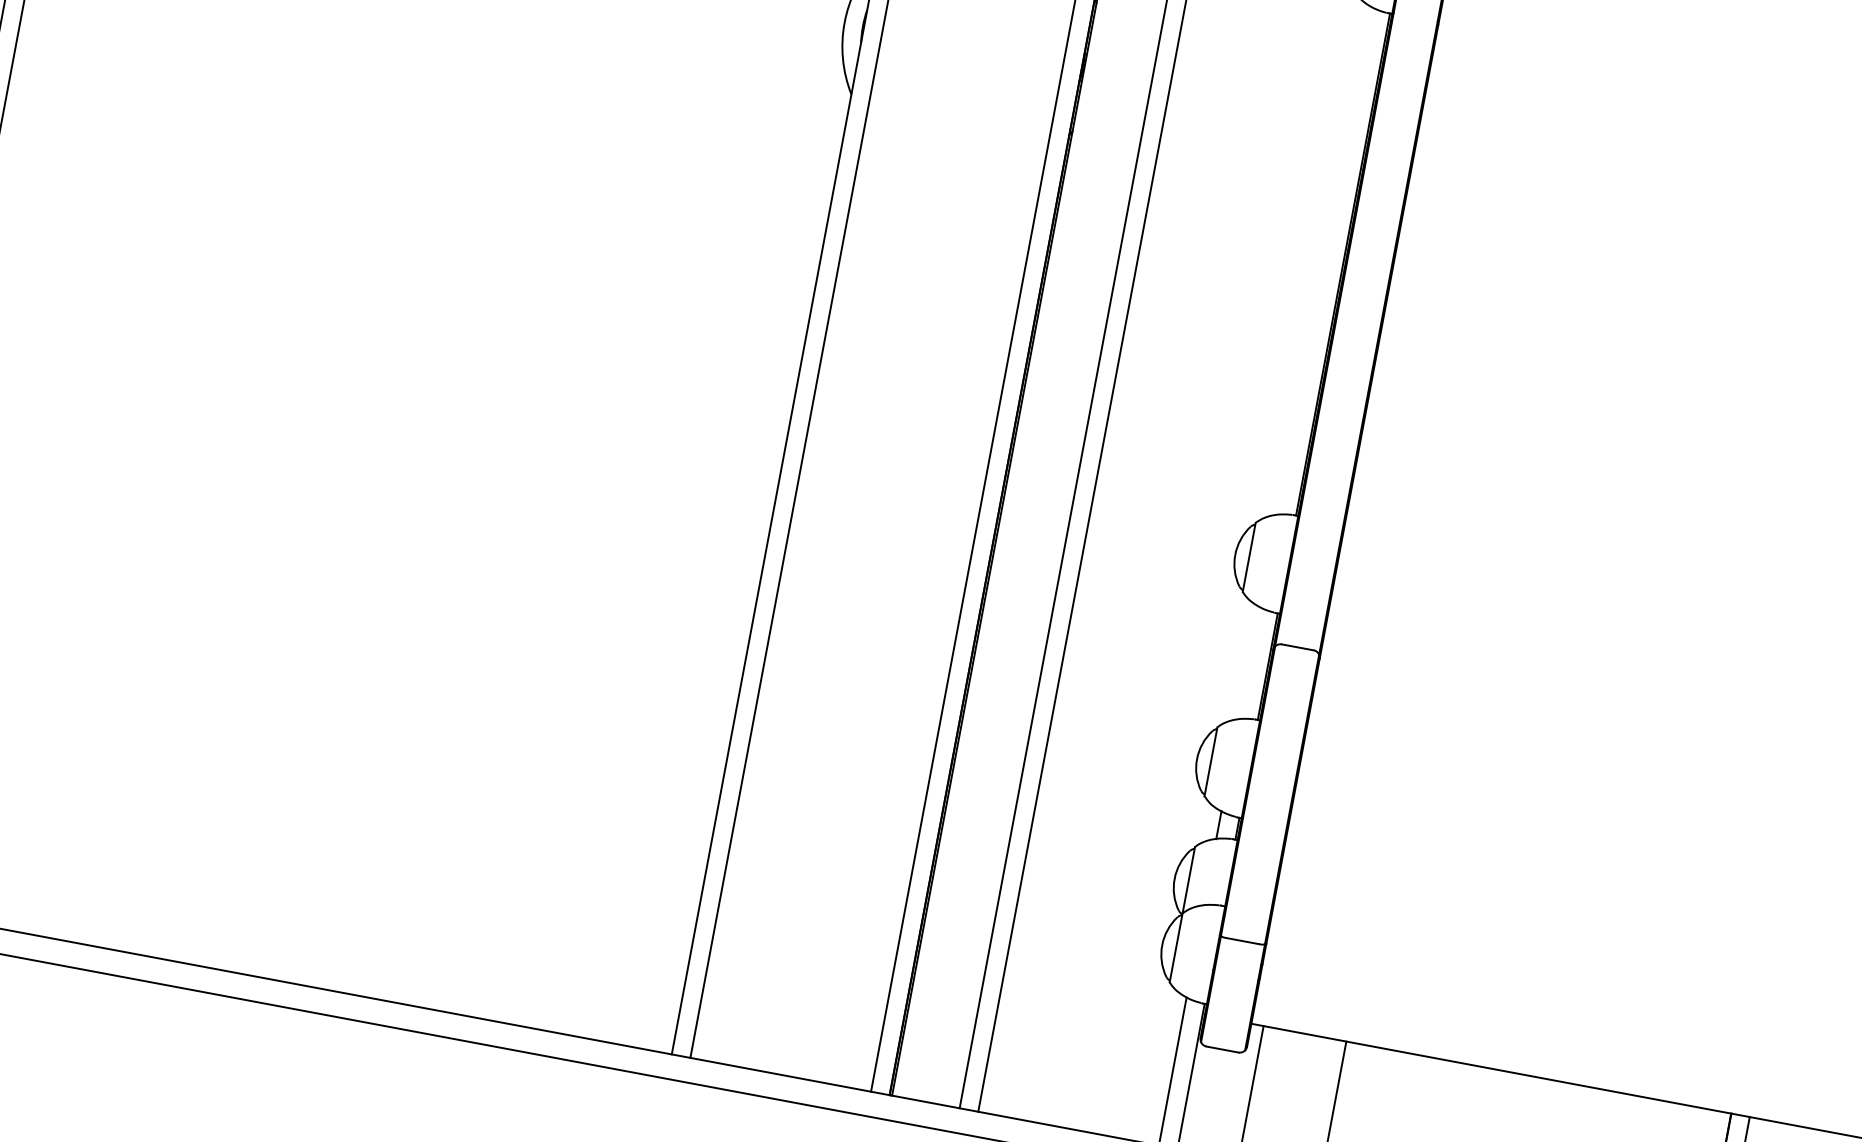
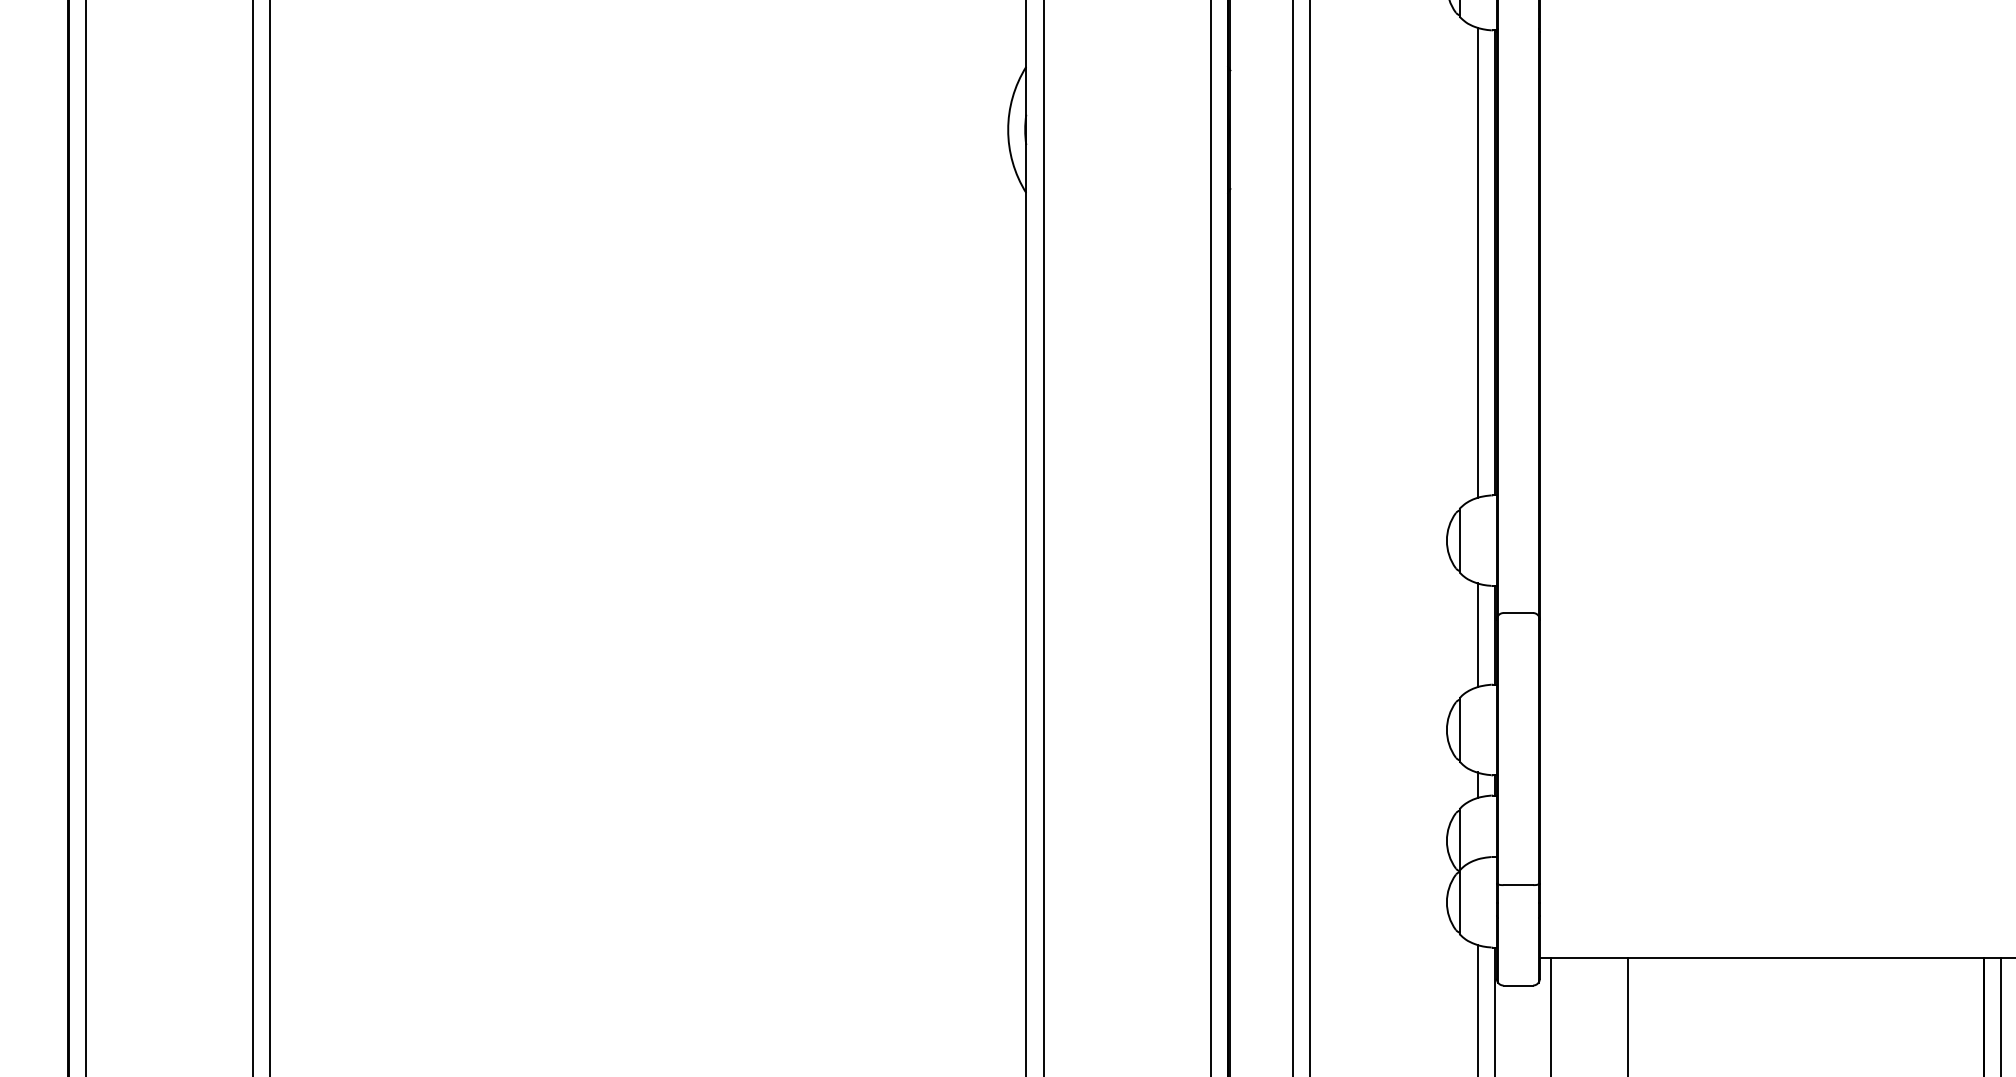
line: (1324, 260) -> (1477, 262), added
line: (1249, 663) -> (1477, 635), added

